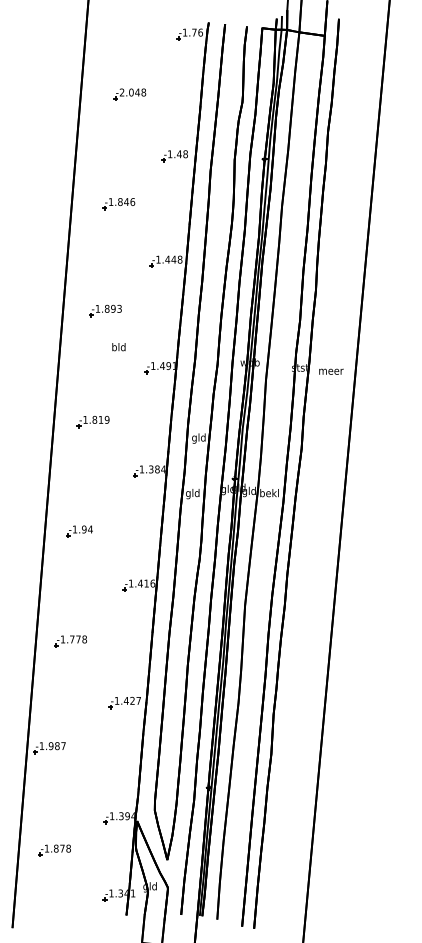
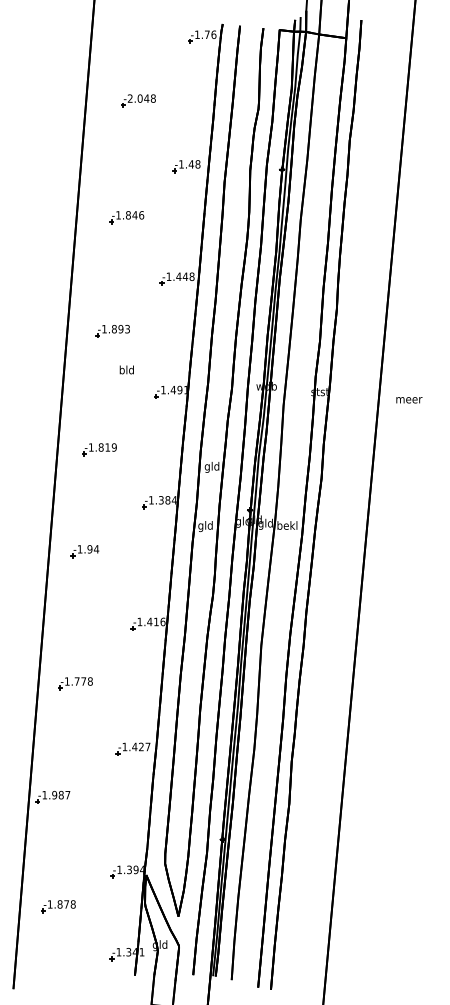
text: (331, 372) -> (409, 400), moved
part: (79, 531) -> (84, 551), moved

